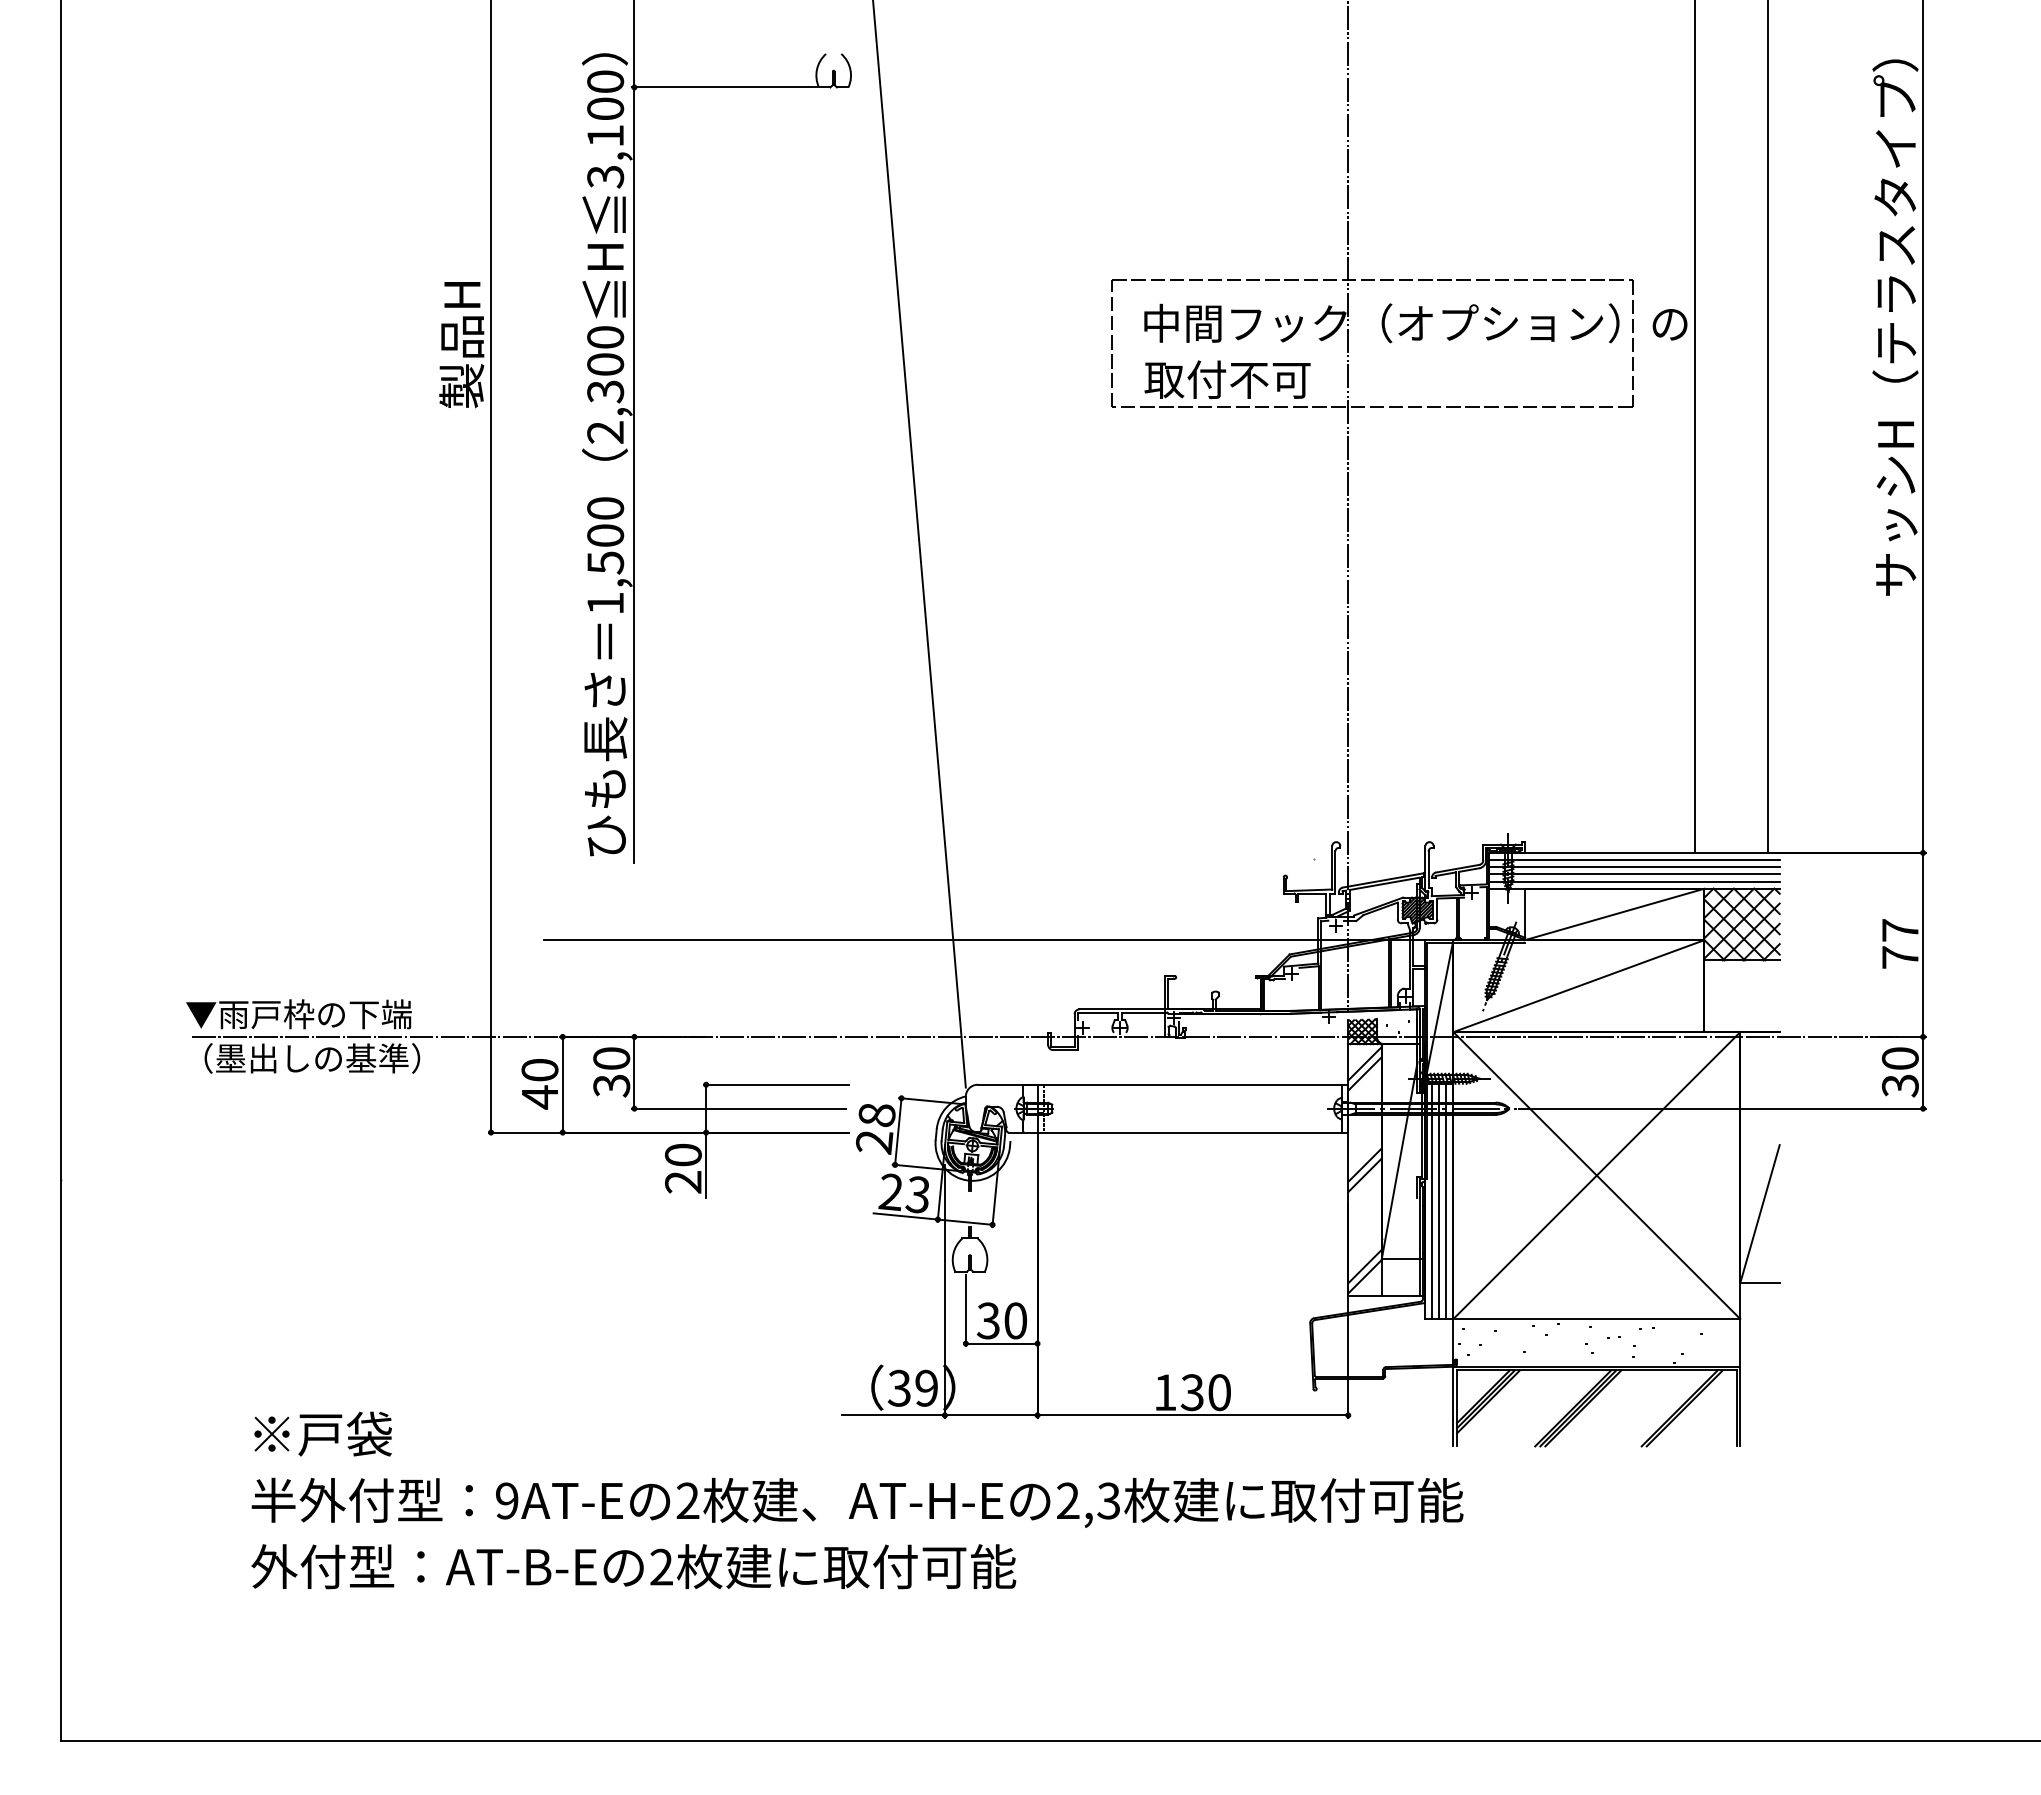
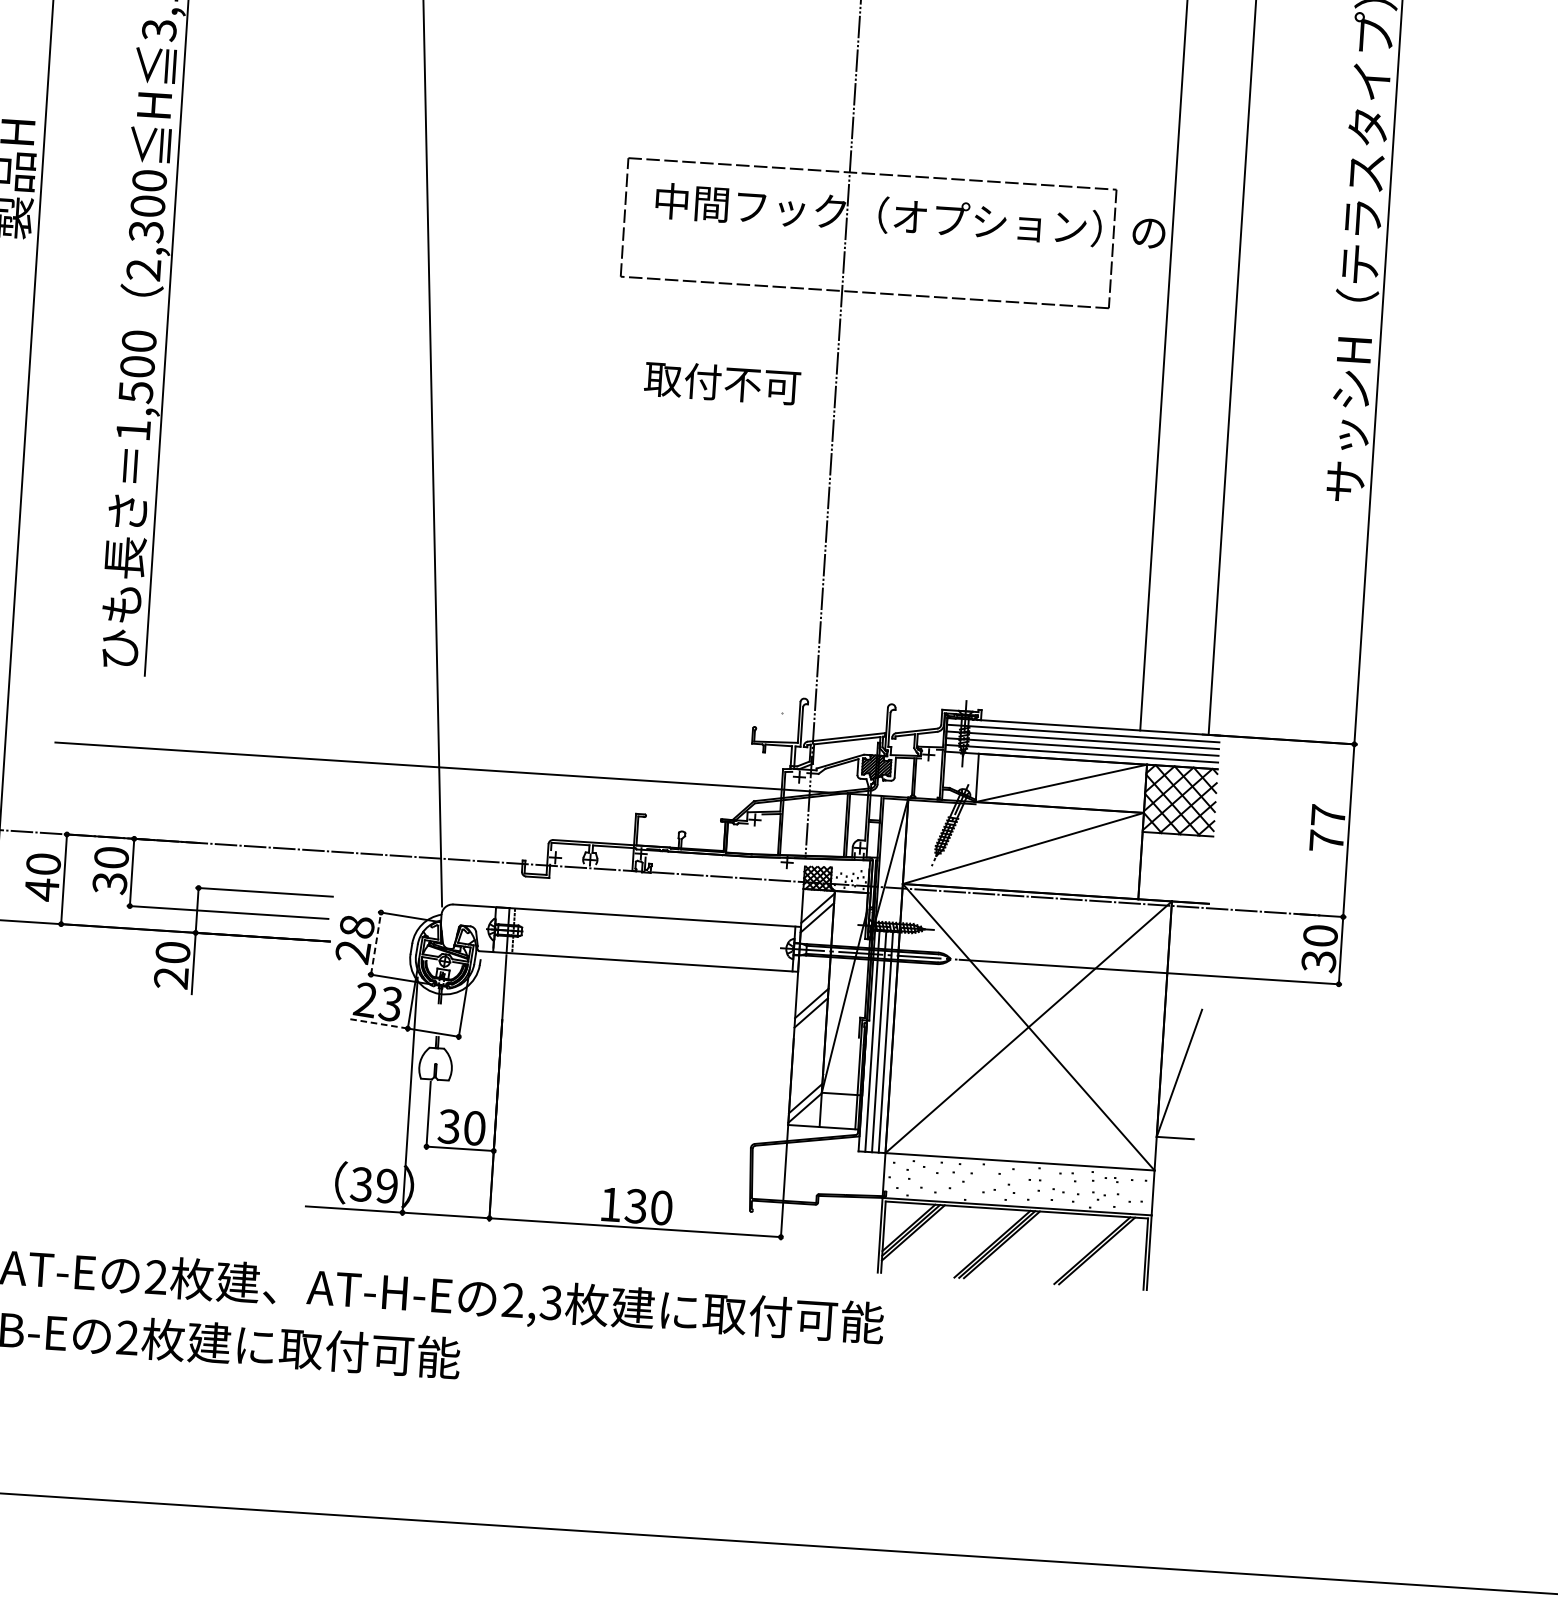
text: (1227, 379) -> (722, 382), moved
line: (898, 1131) -> (376, 943), solid -> dashed
line: (905, 1216) -> (377, 1023), solid -> dashed

